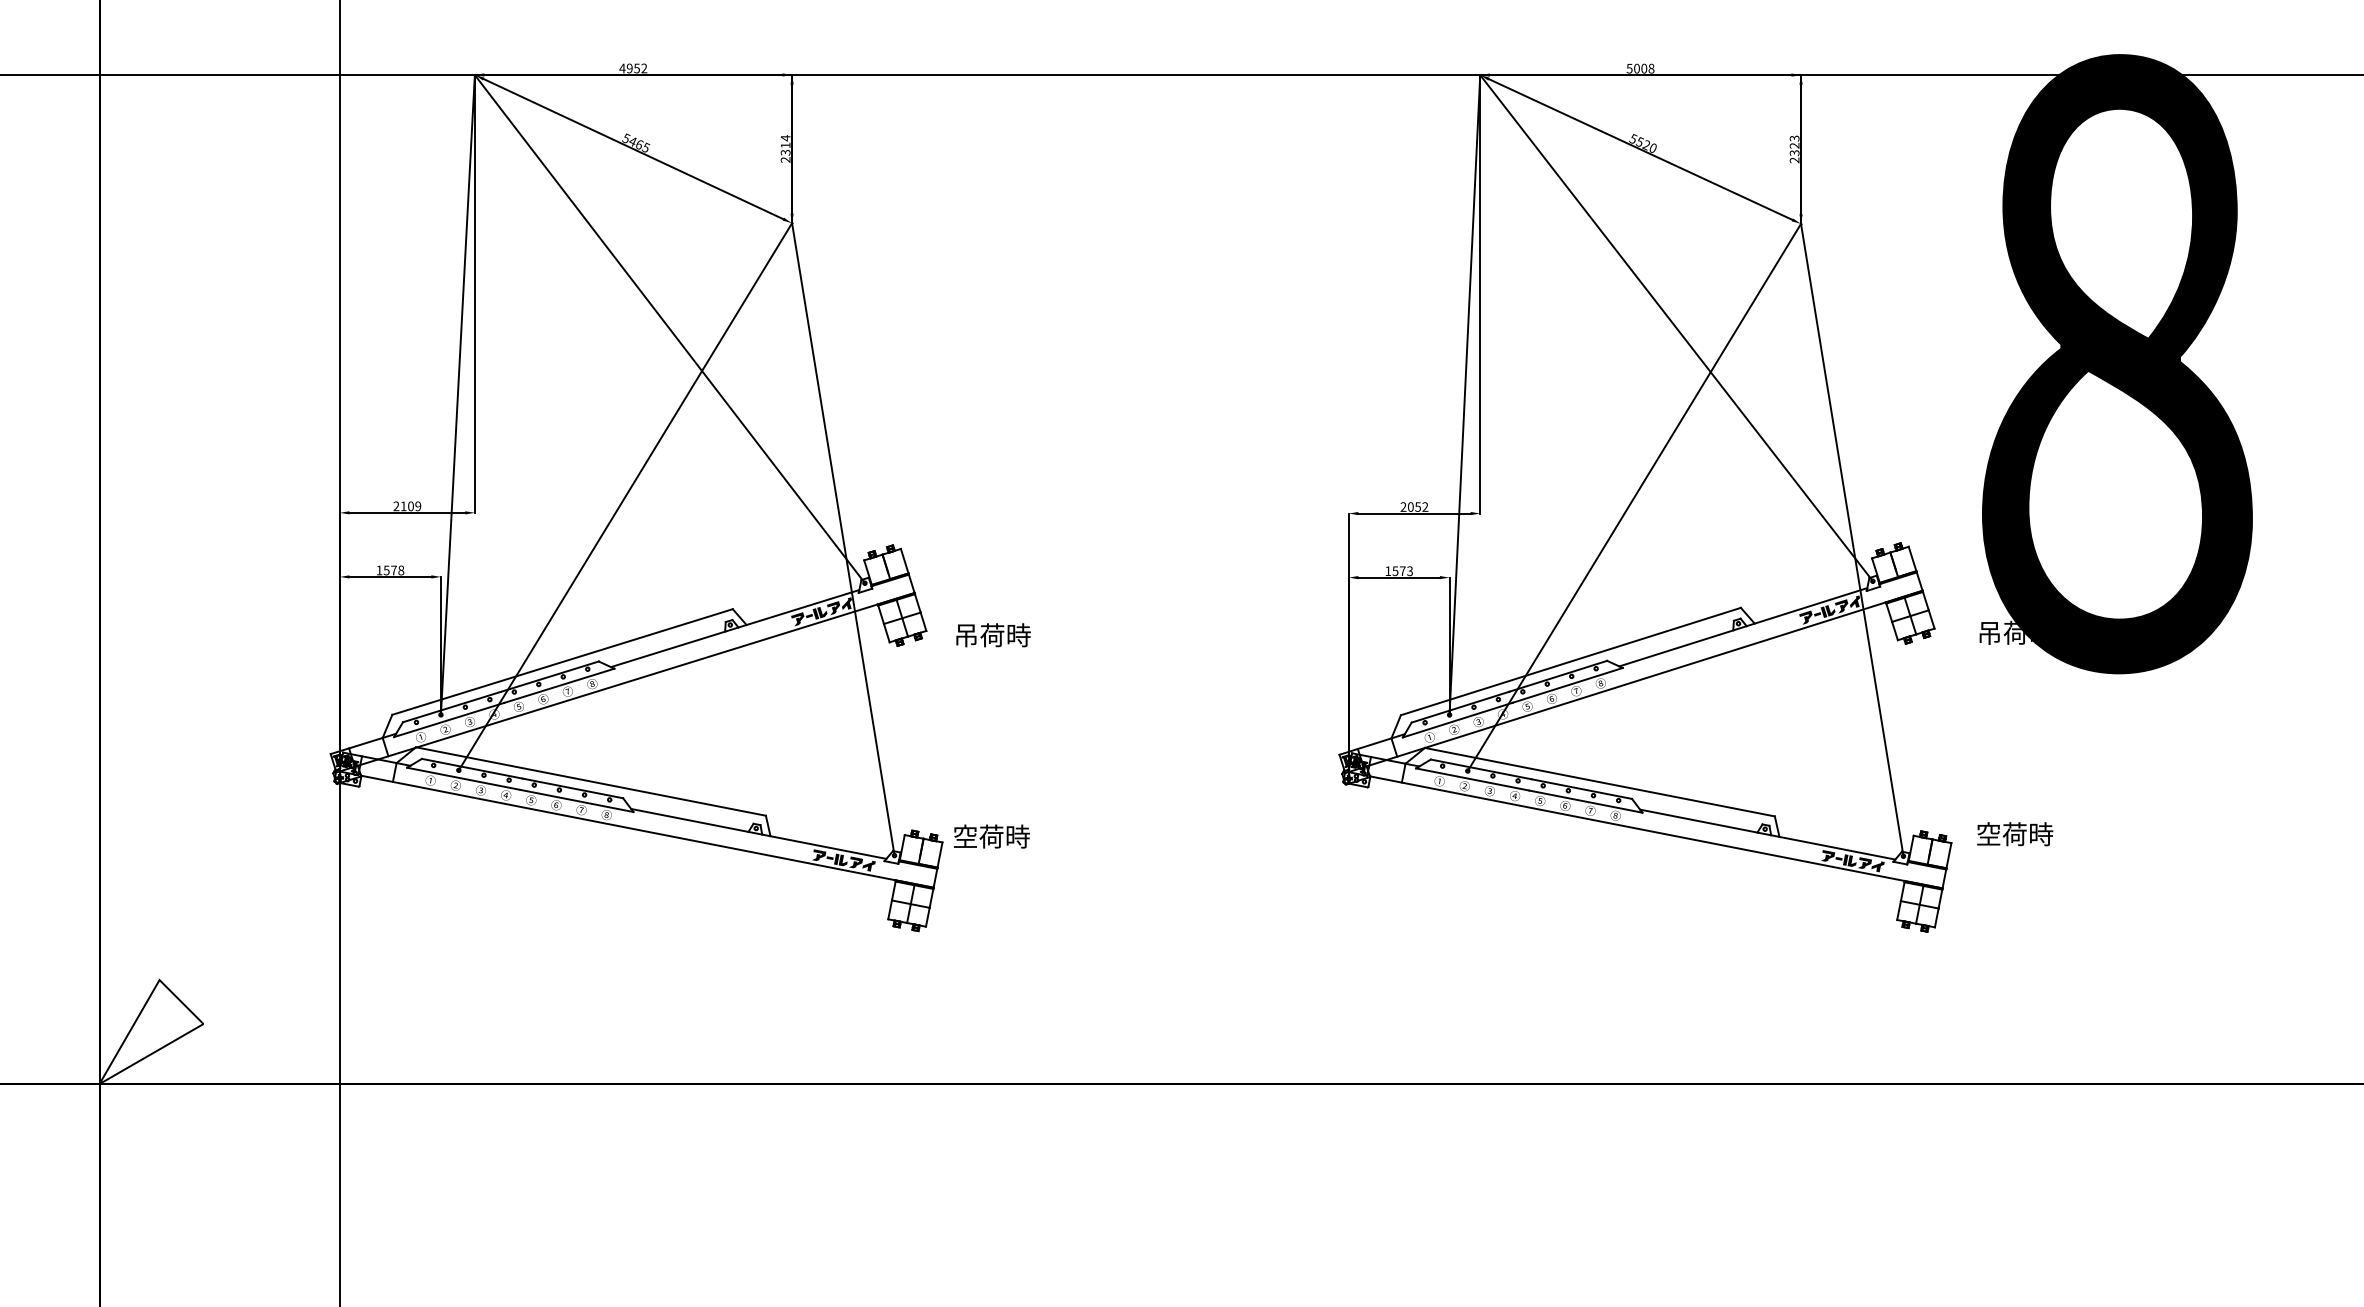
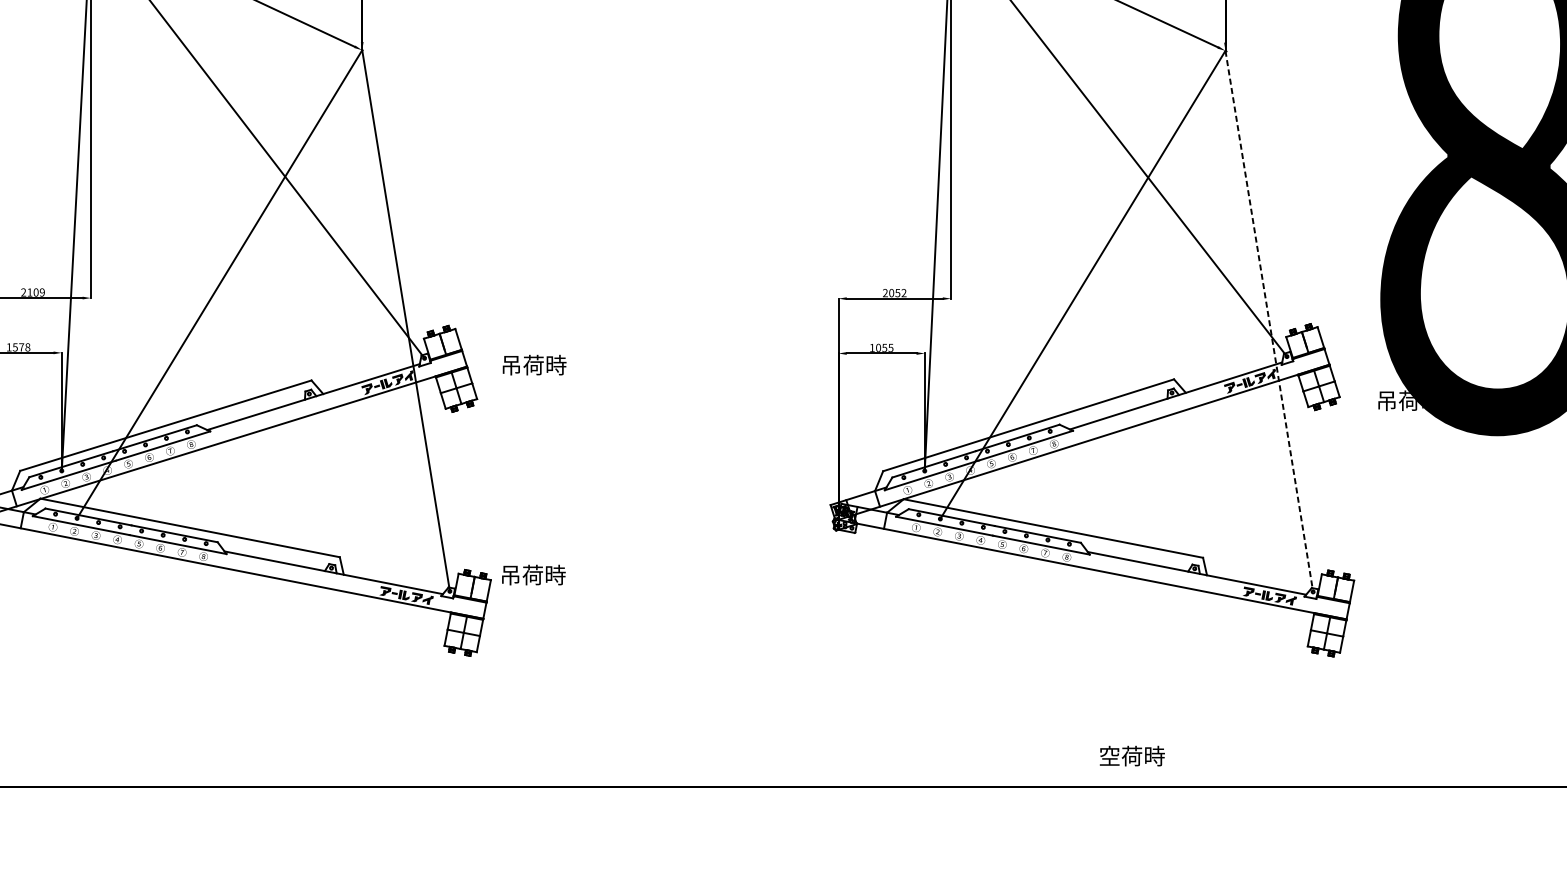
line: (1852, 540) -> (1269, 321), solid -> dashed
text: (1402, 571) -> (884, 348), 1573 -> 1055
text: (993, 635) -> (534, 365), moved
text: (2015, 834) -> (1132, 756), moved
text: (965, 836) -> (510, 574), 空荷時 -> 吊荷時

